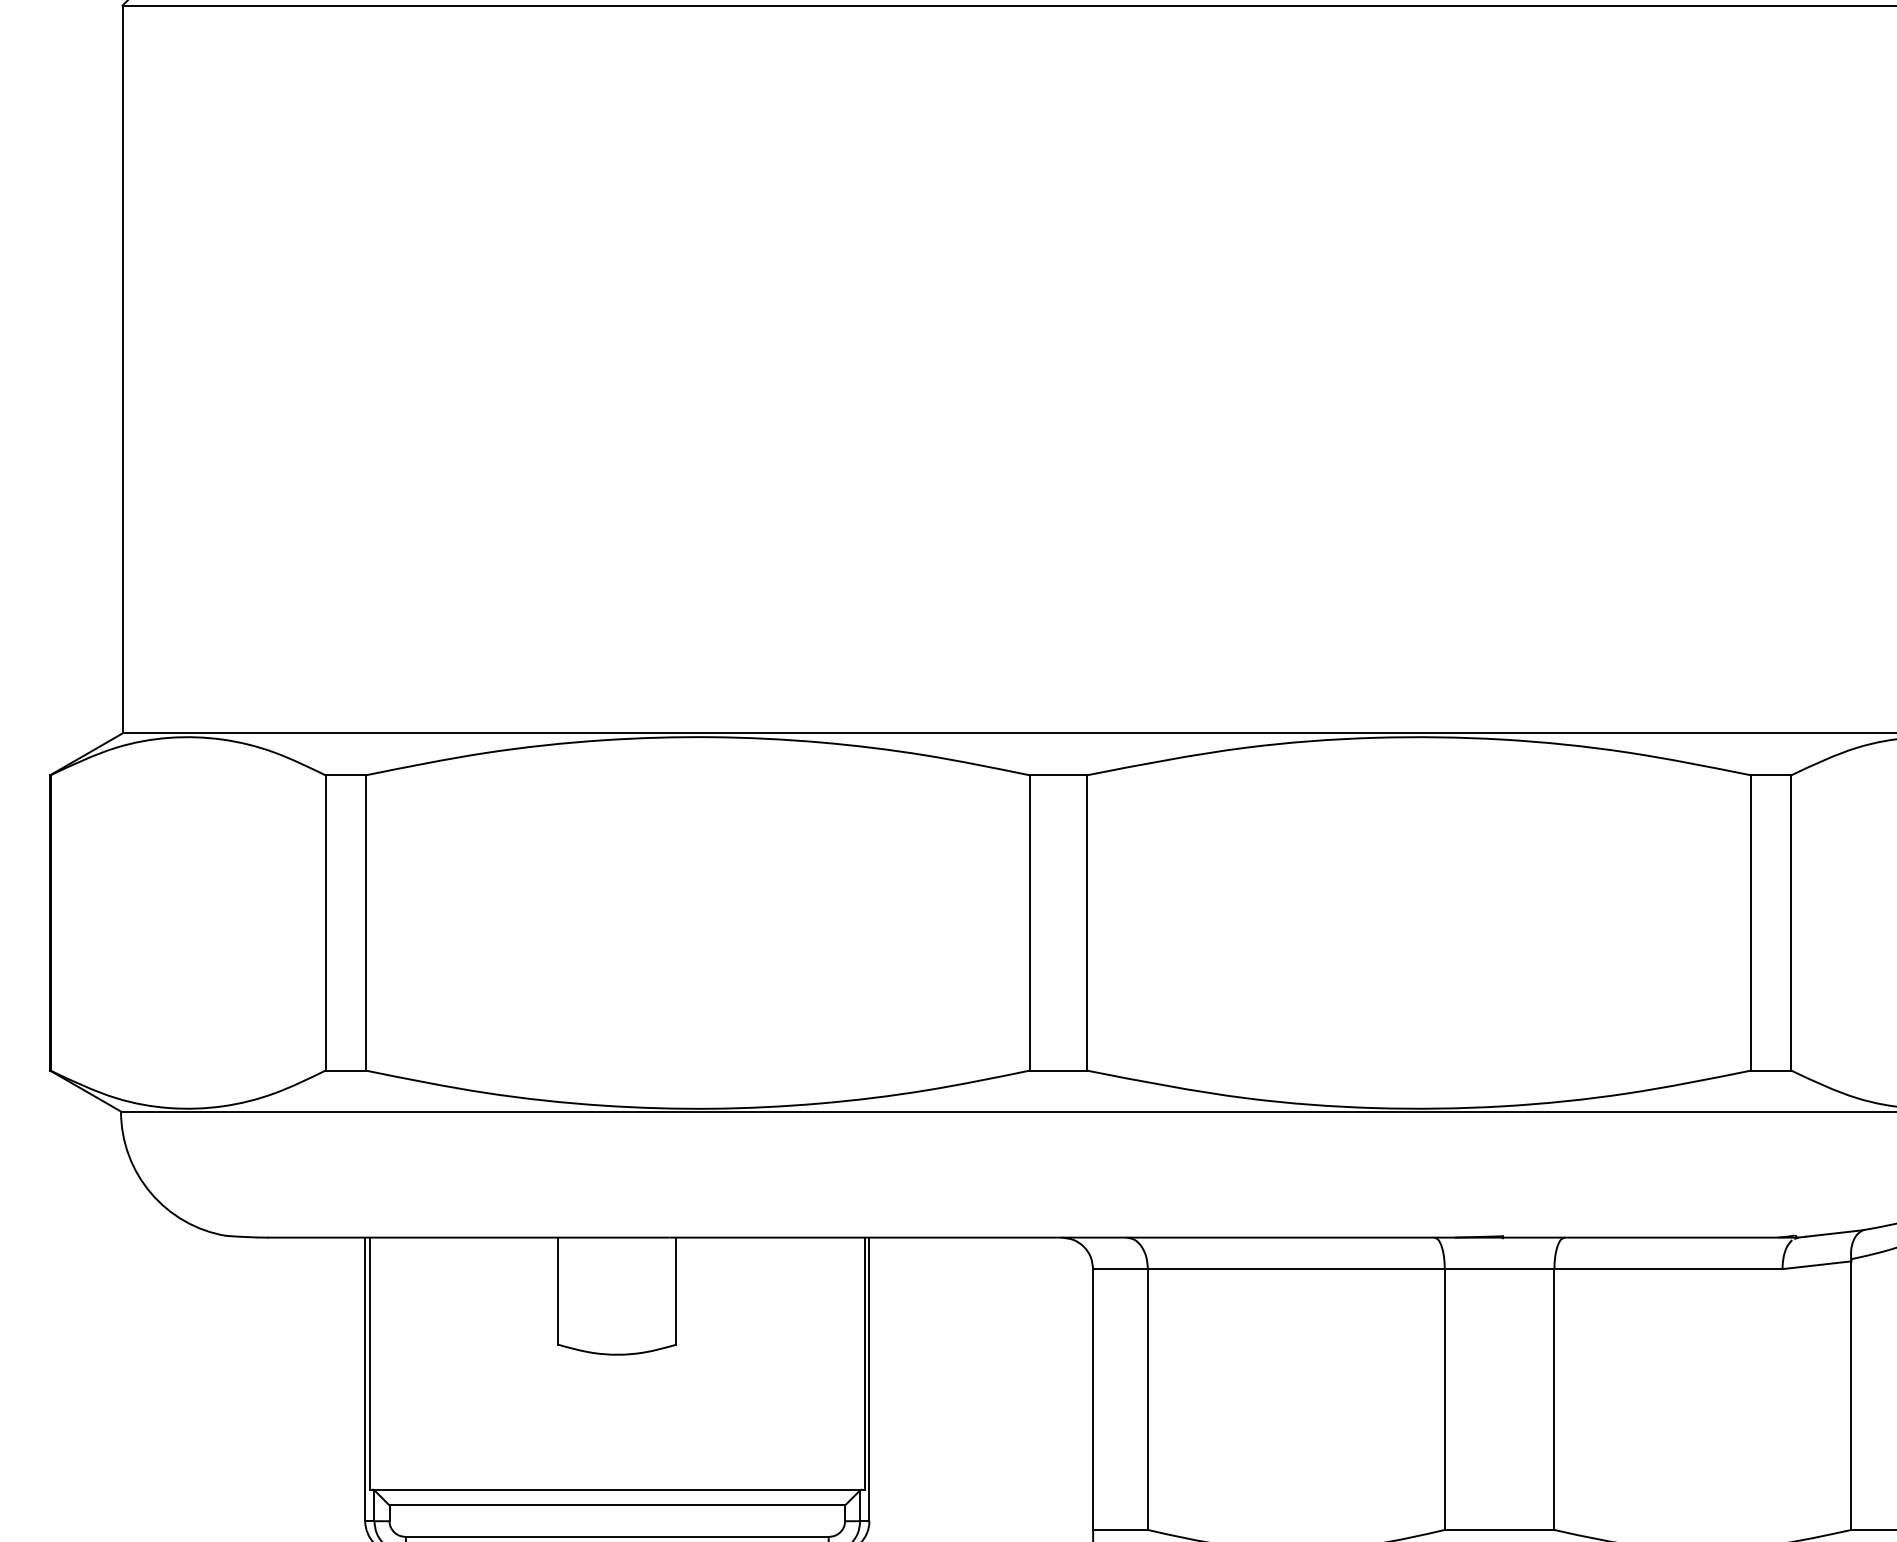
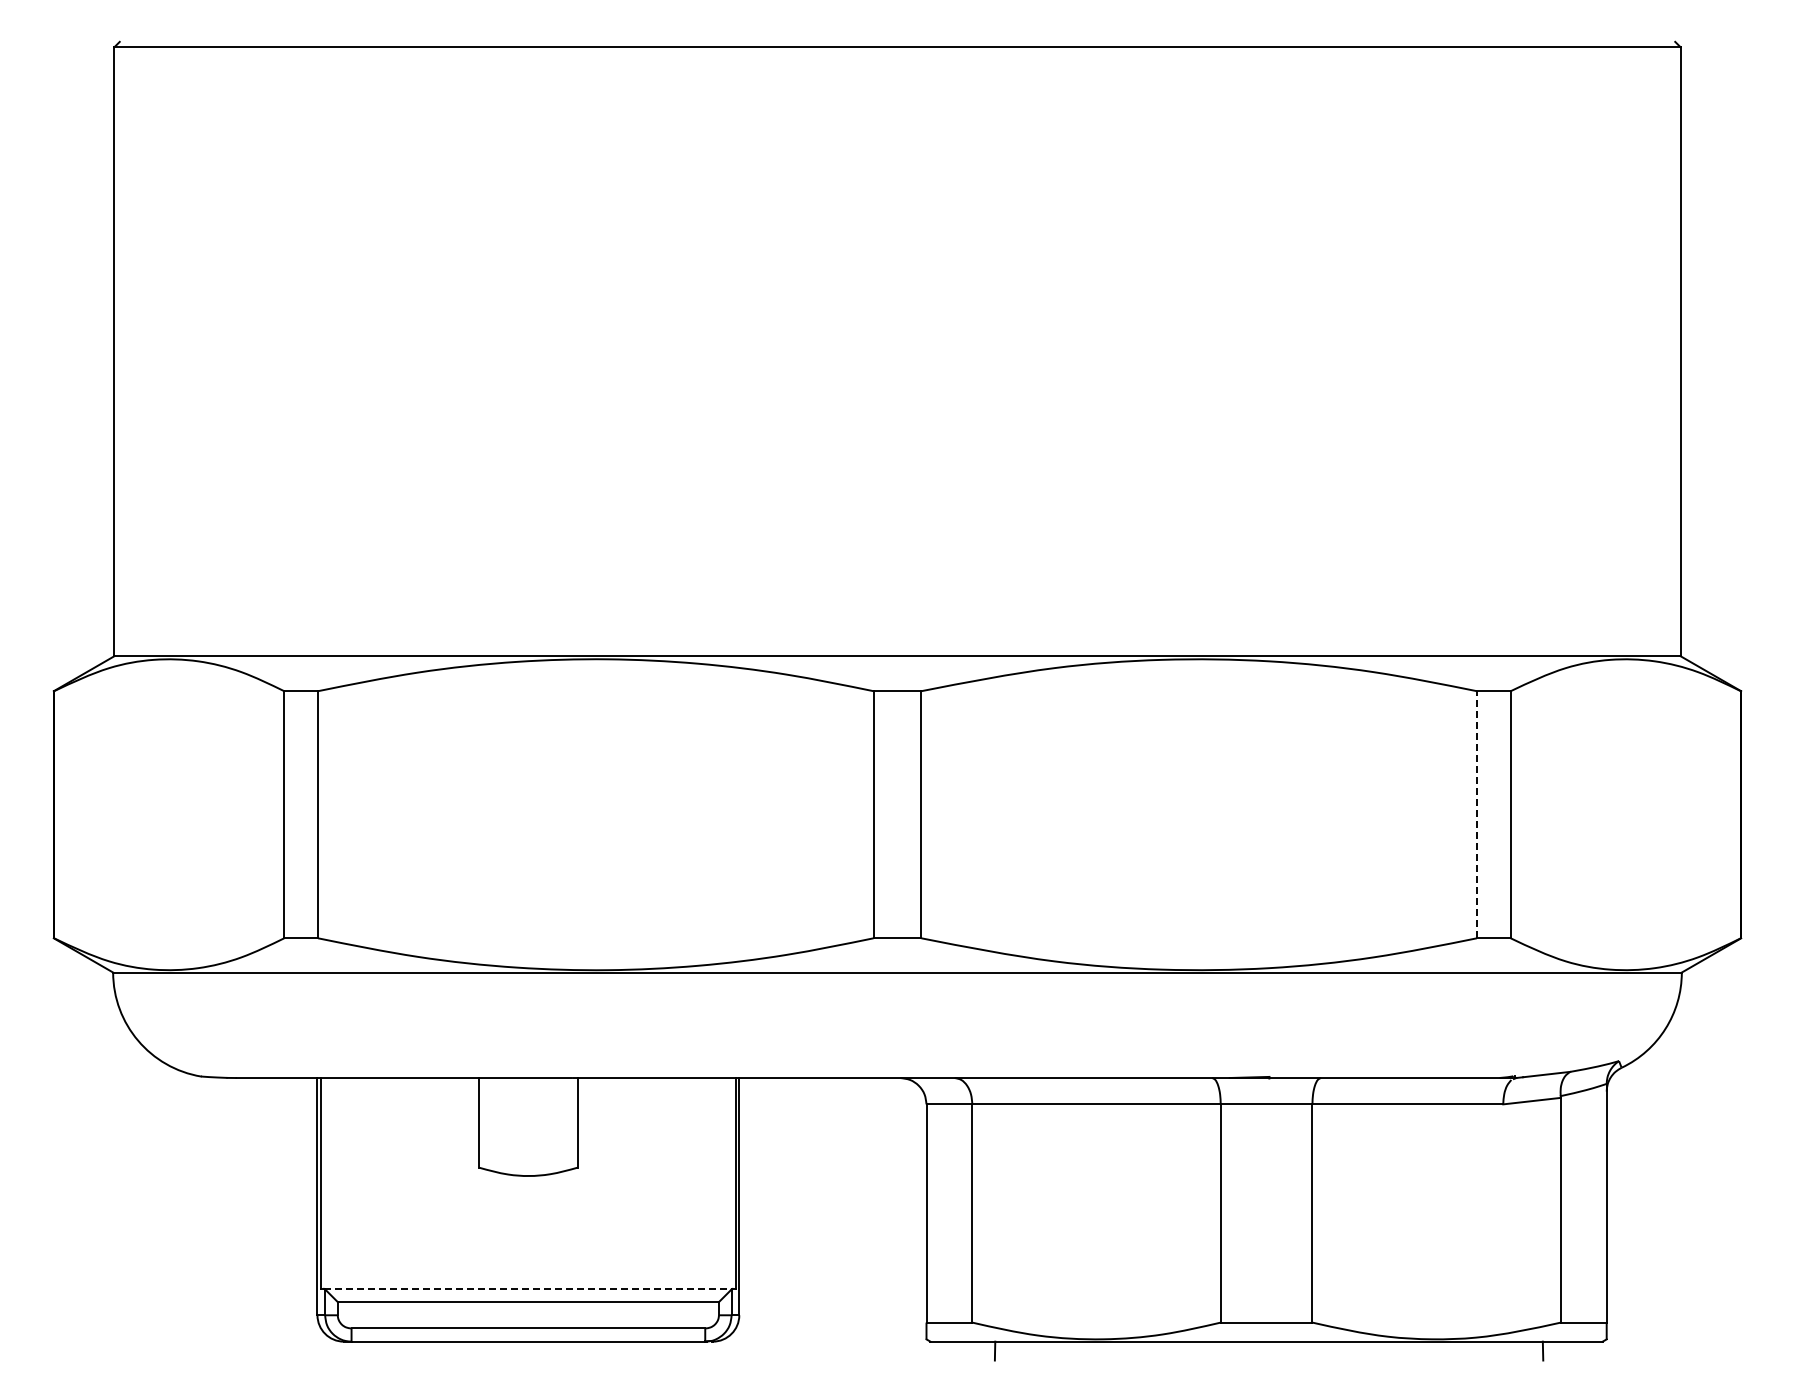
line: (1750, 922) -> (1476, 814), solid -> dashed
line: (617, 1489) -> (528, 1288), solid -> dashed

